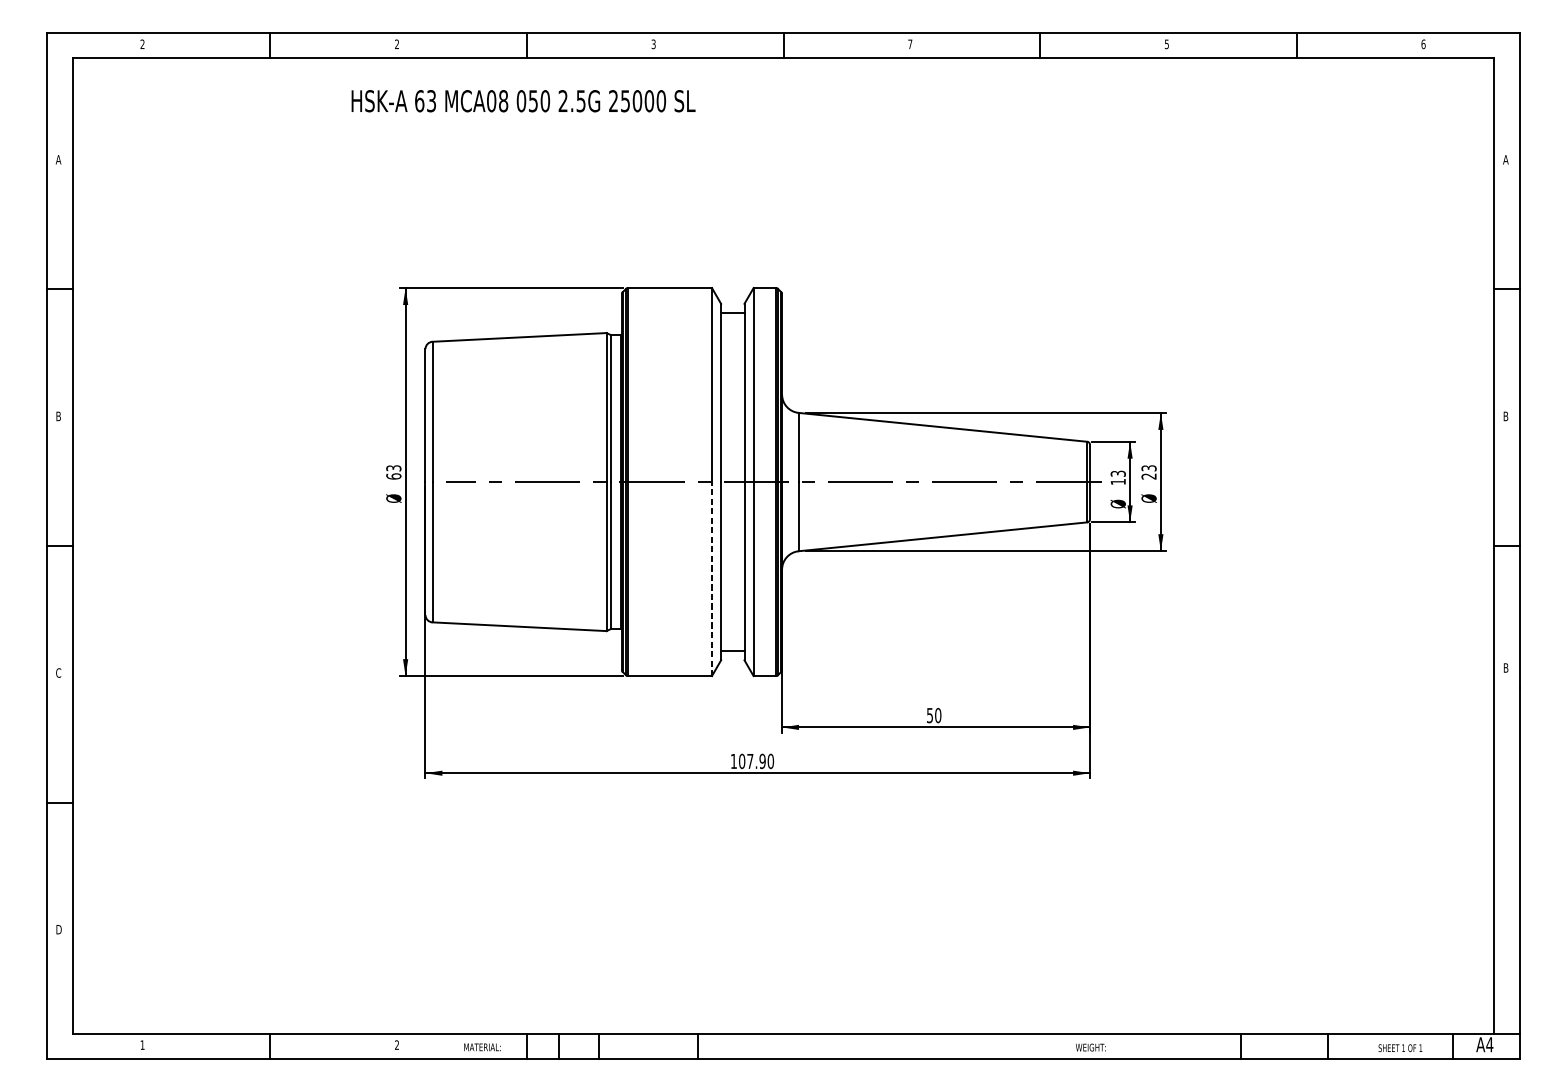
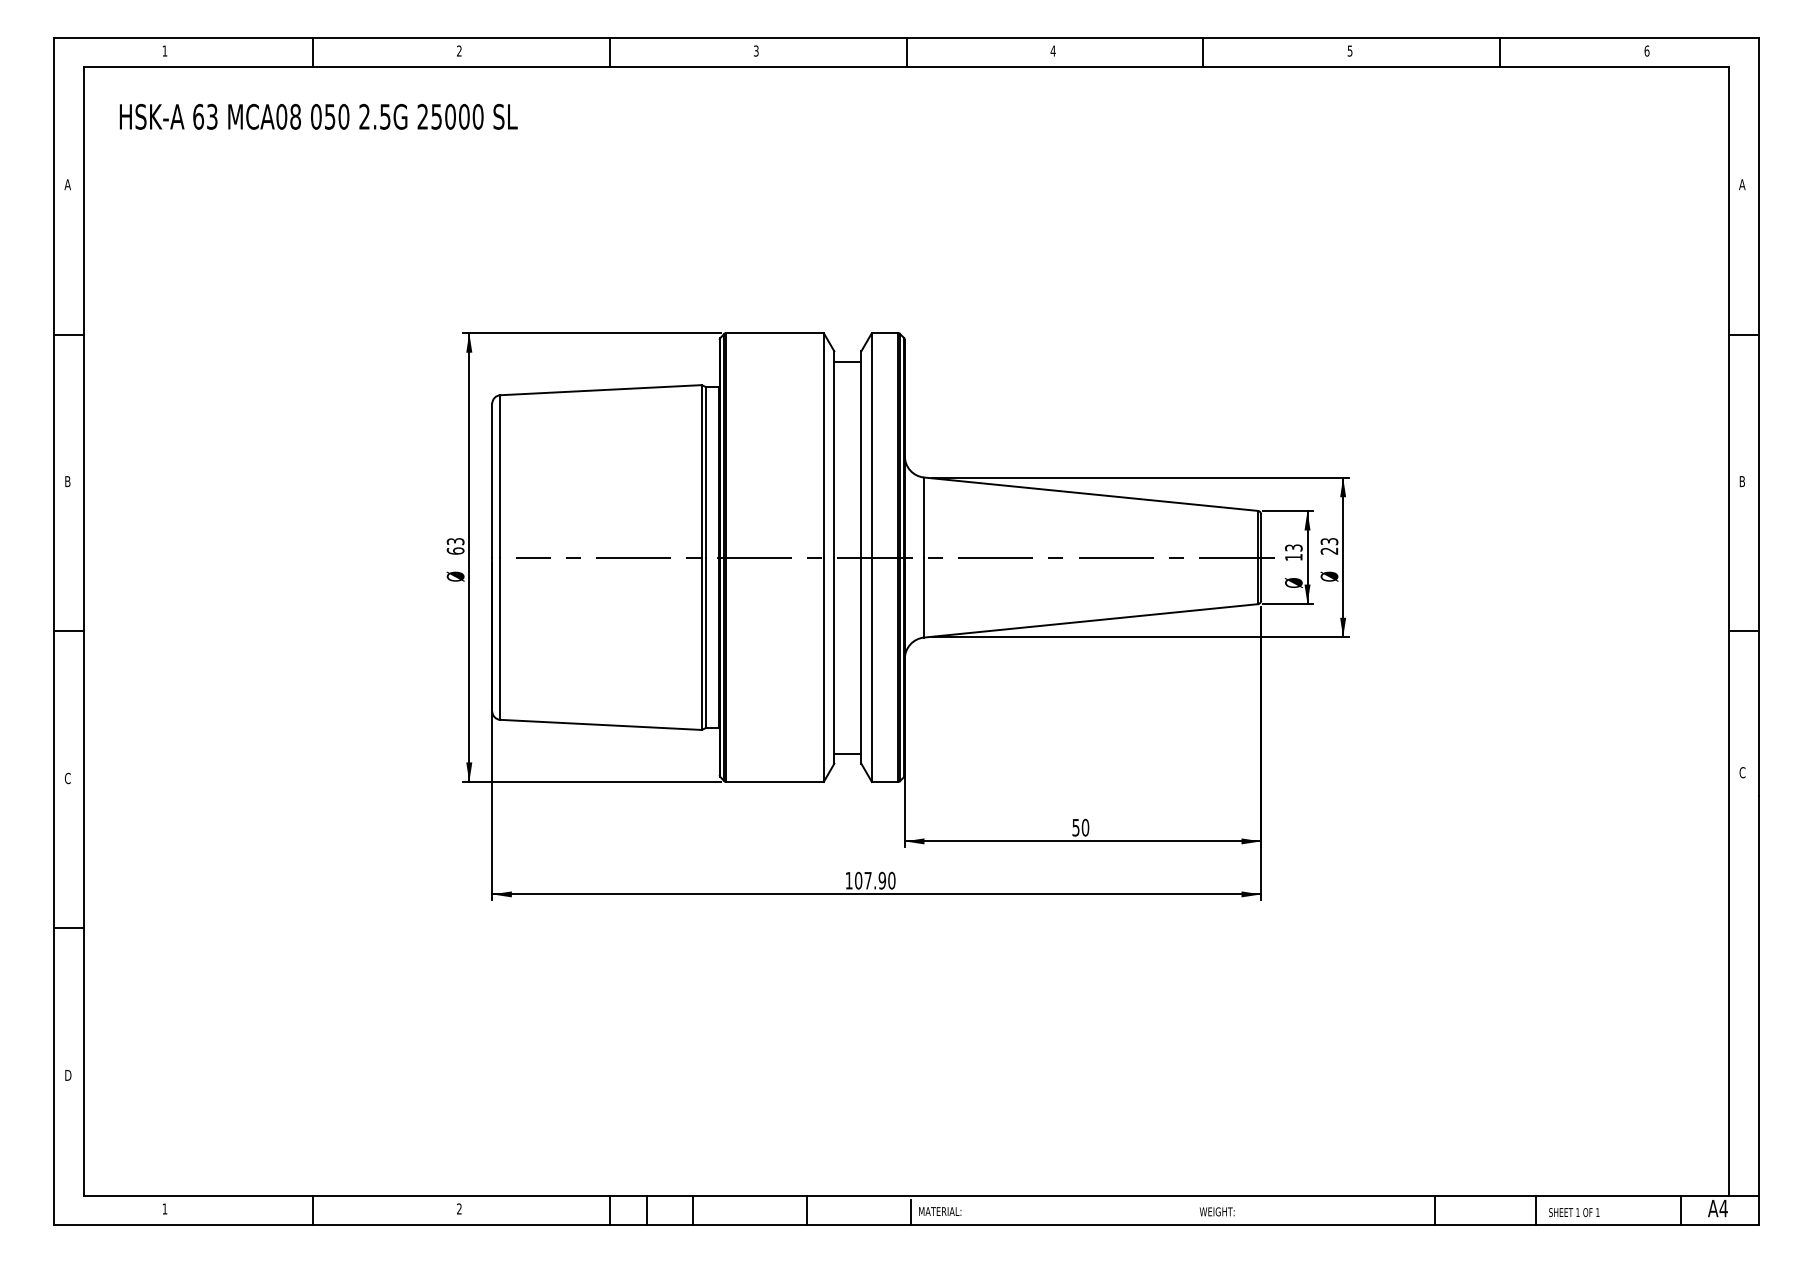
text: (142, 43) -> (164, 50), 2 -> 1
text: (909, 43) -> (1052, 50), 7 -> 4
text: (523, 100) -> (318, 116), moved
line: (711, 578) -> (823, 669), dashed -> solid
text: (1506, 667) -> (1742, 772), B -> C
text: (482, 1047) -> (940, 1211), moved
text: (1090, 1047) -> (1216, 1211), moved
line: (786, 1048) -> (910, 1212), added
text: (1400, 1048) -> (1574, 1212), moved

